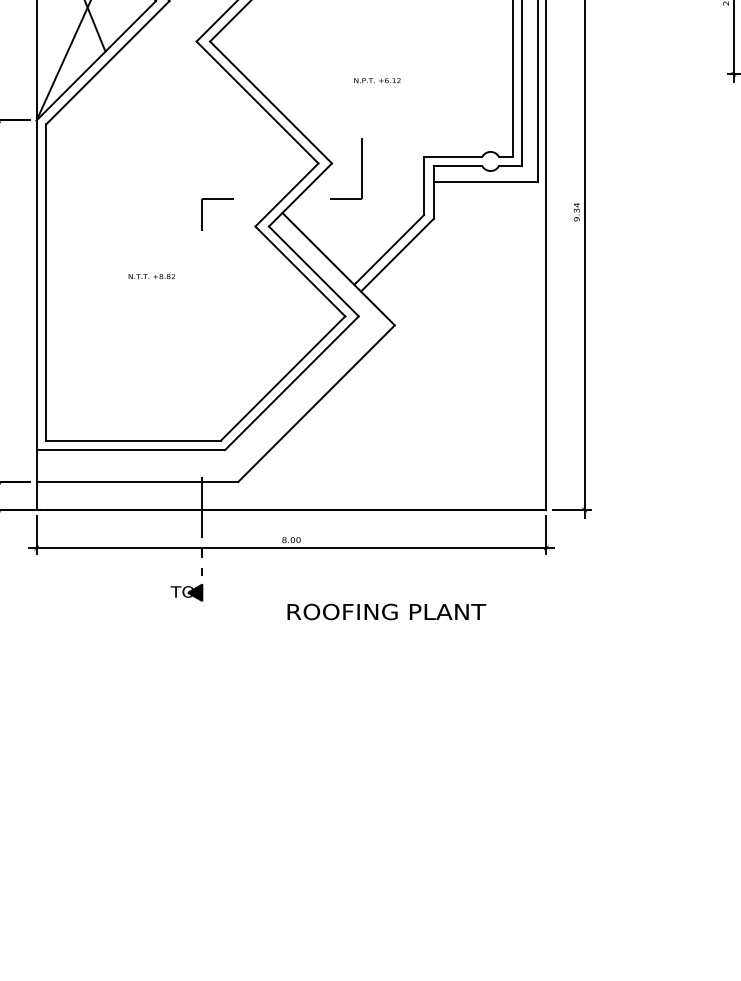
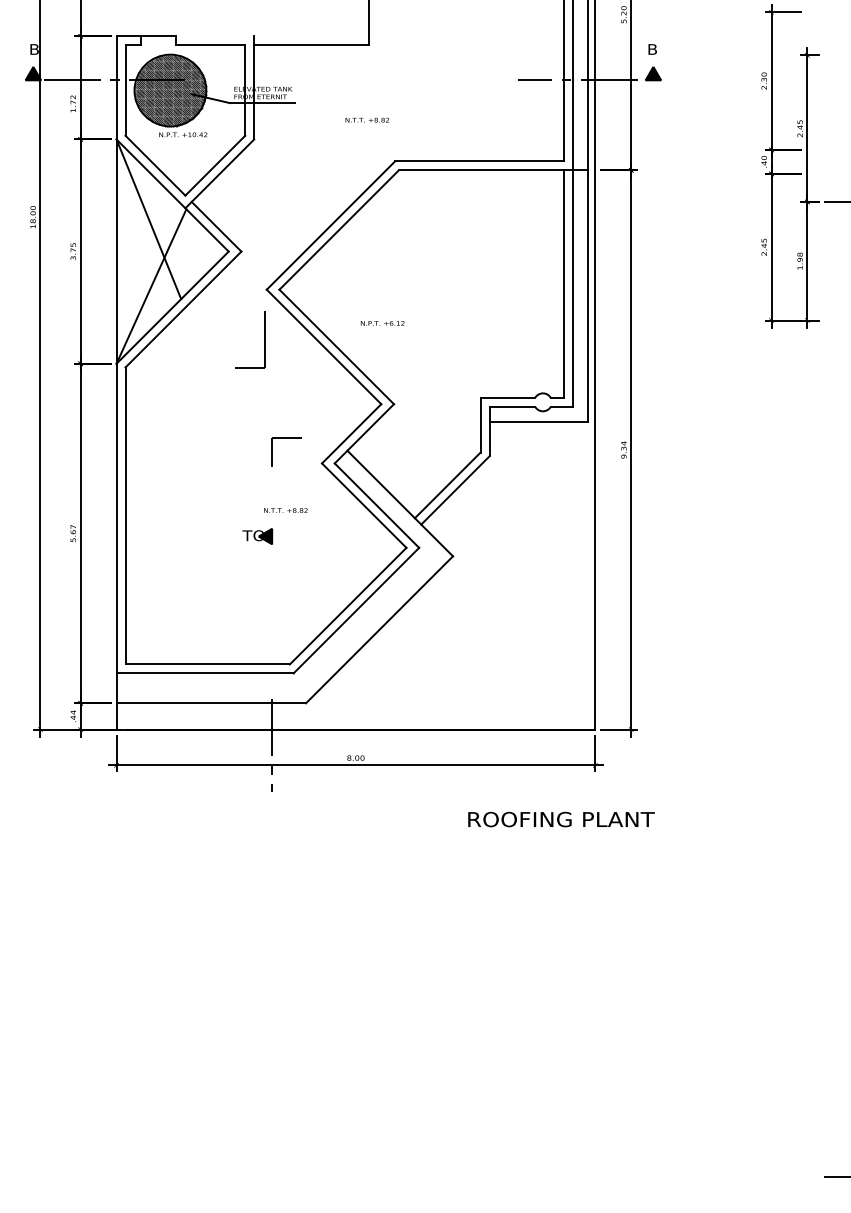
text: (377, 80) -> (382, 323), moved
part: (361, 169) -> (264, 339), moved
text: (151, 276) -> (285, 510), moved
part: (186, 592) -> (257, 536), moved
text: (386, 611) -> (561, 819), moved

